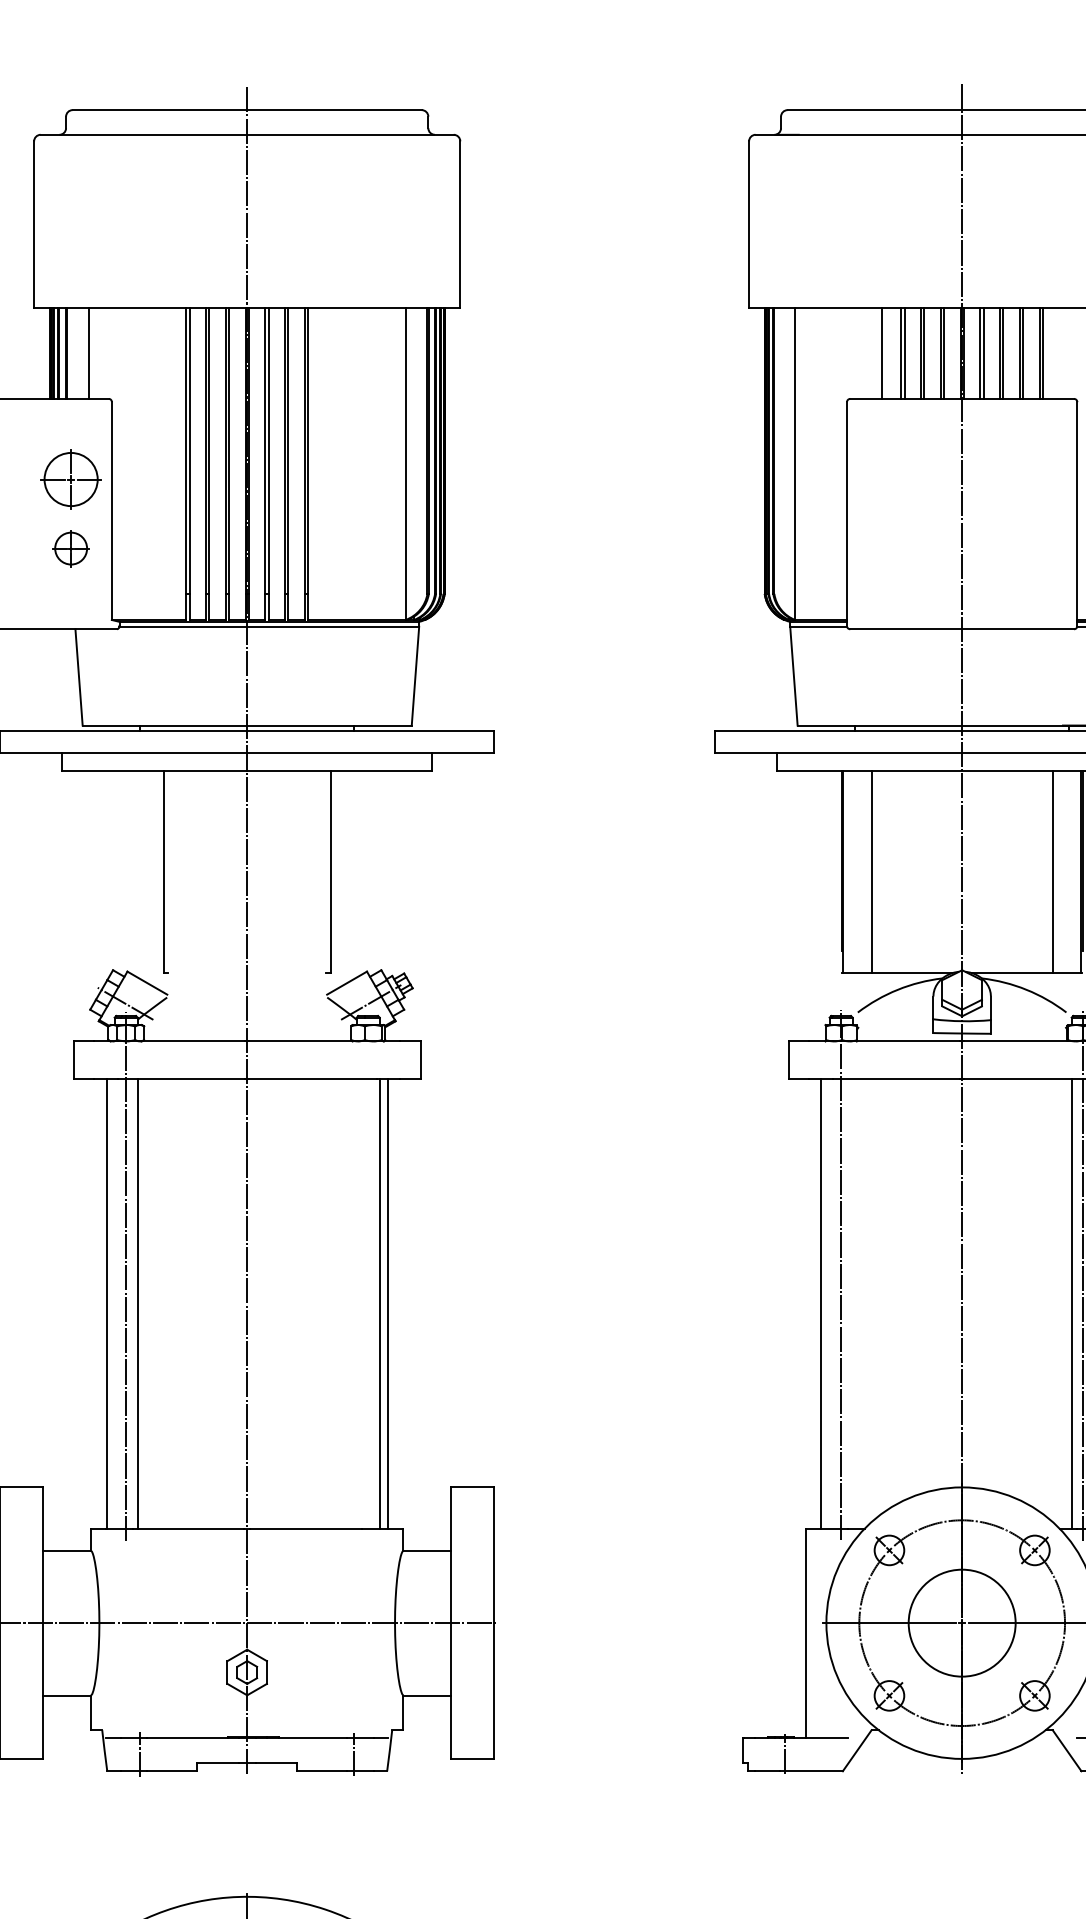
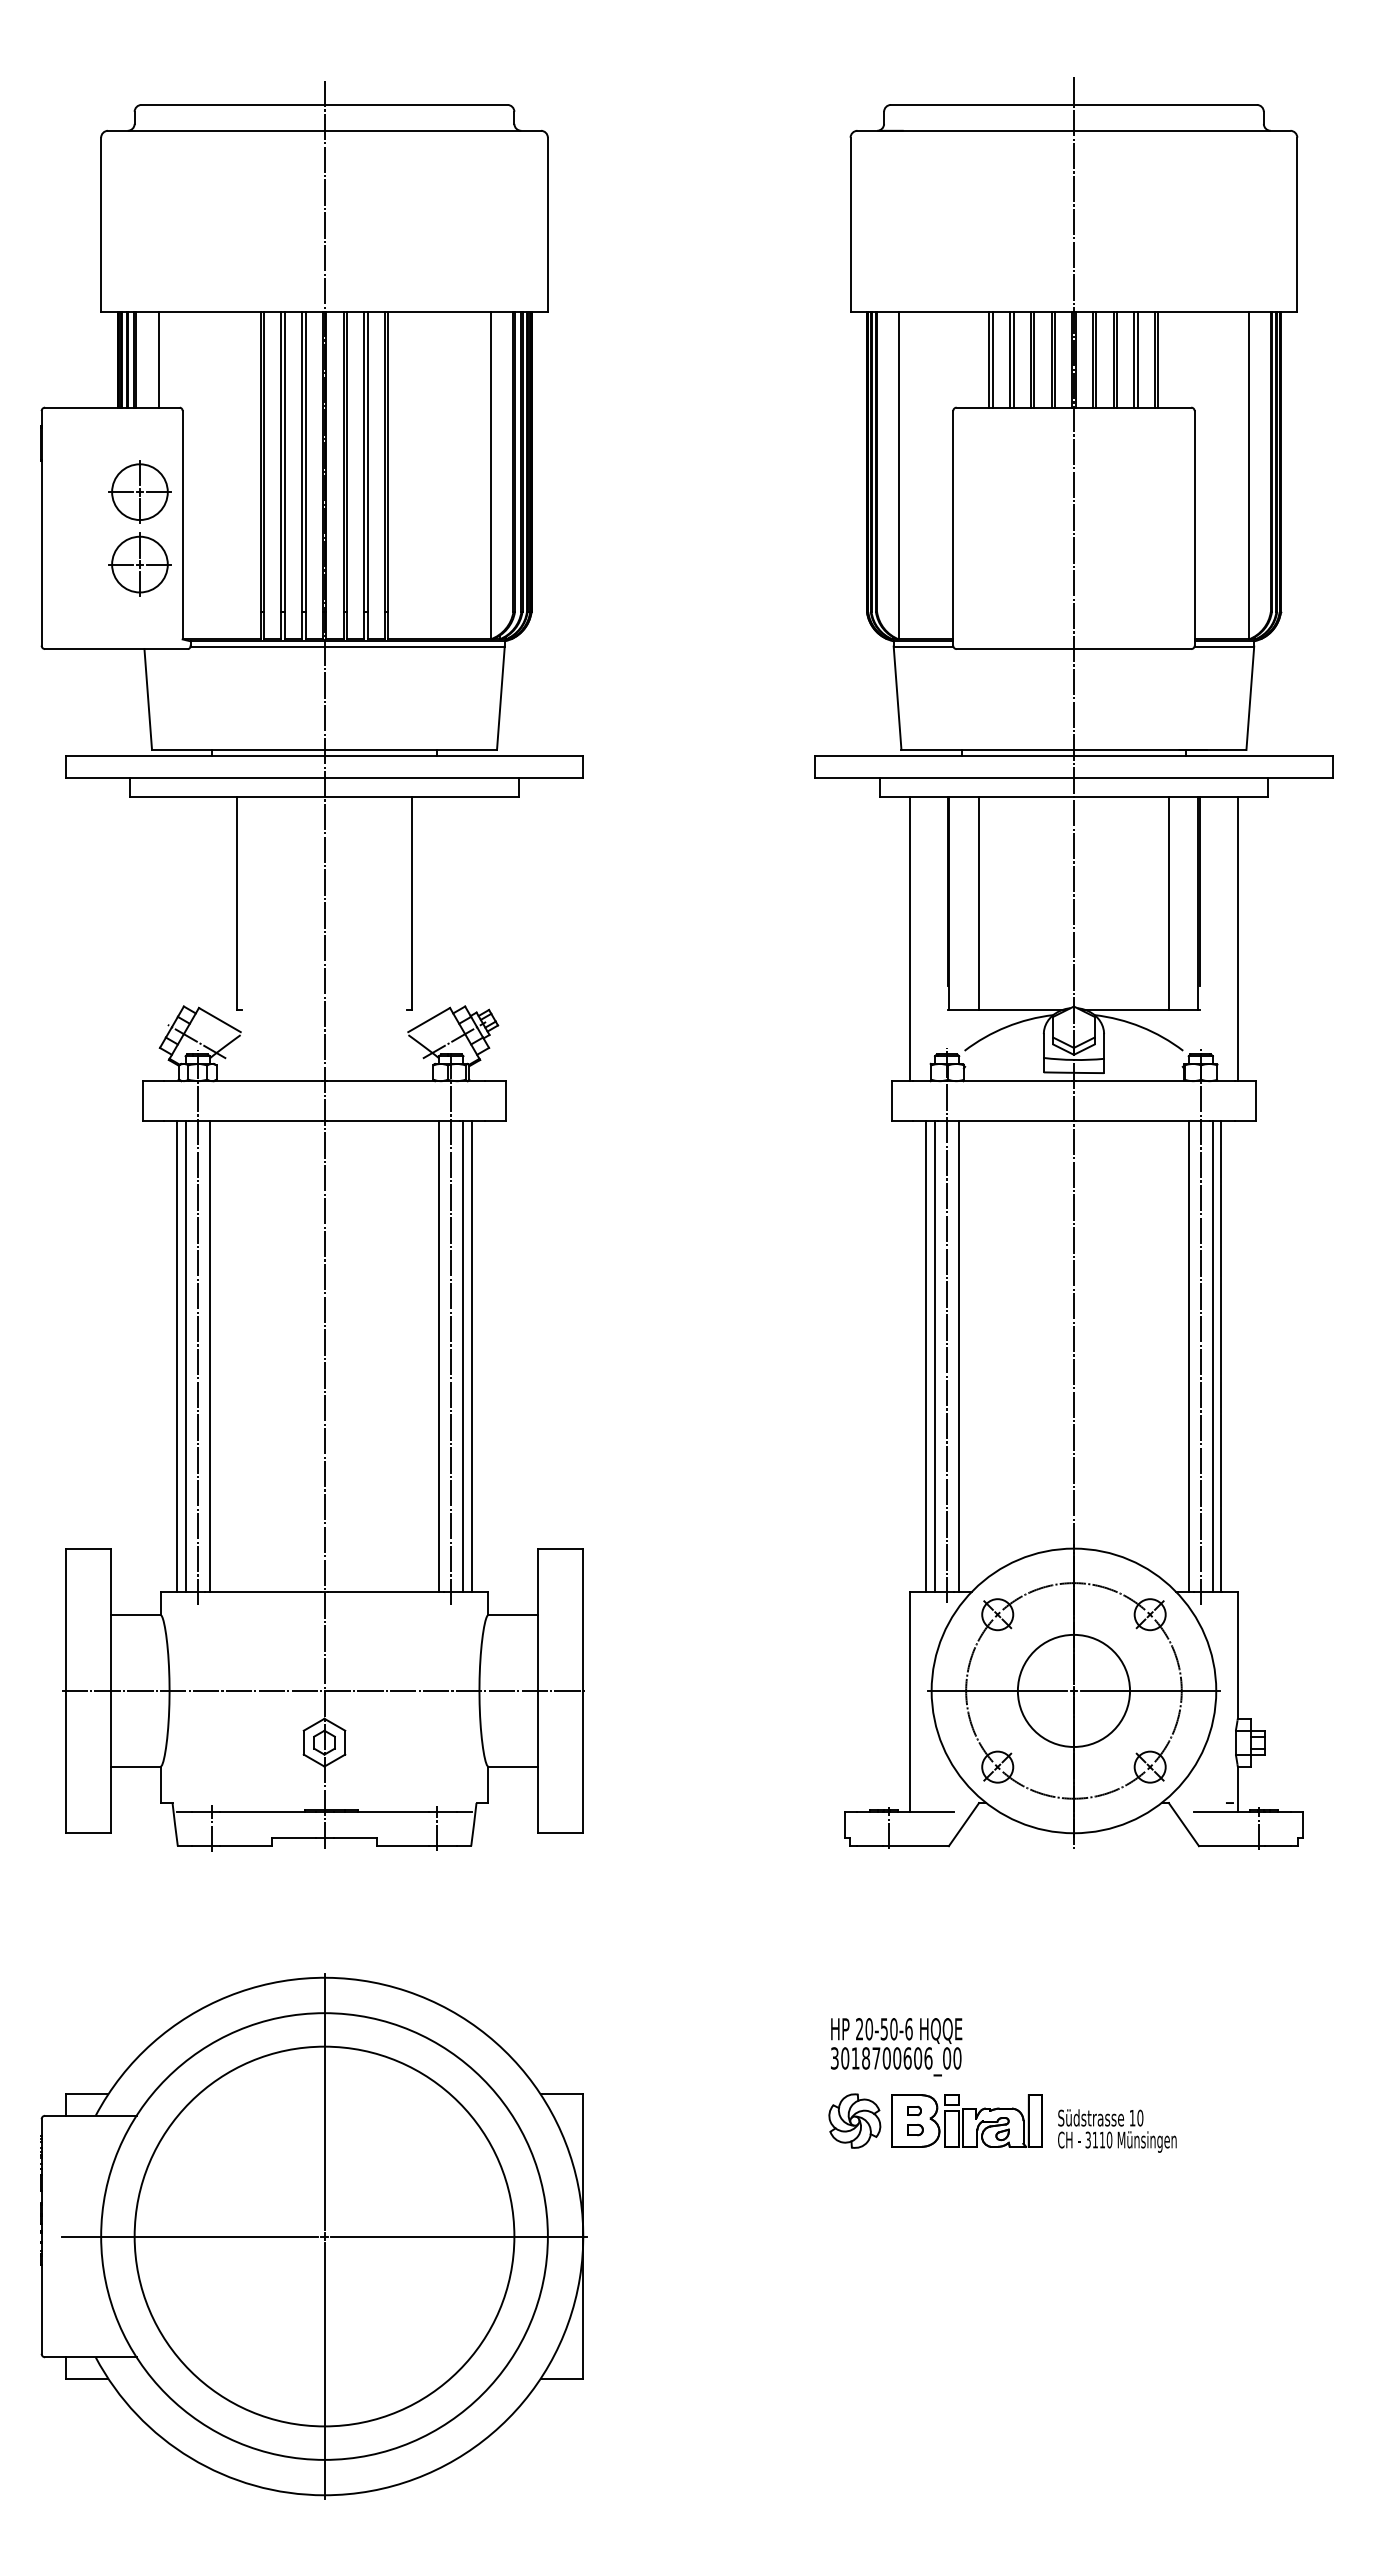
line: (884, 352) -> (992, 359), added
part: (70, 548) -> (139, 564), size x1.67
line: (806, 906) -> (910, 939), added
line: (368, 1276) -> (451, 1327), added
line: (114, 1303) -> (185, 1355), added
line: (356, 1303) -> (439, 1355), added
line: (830, 1303) -> (935, 1355), added
line: (852, 1303) -> (959, 1355), added

